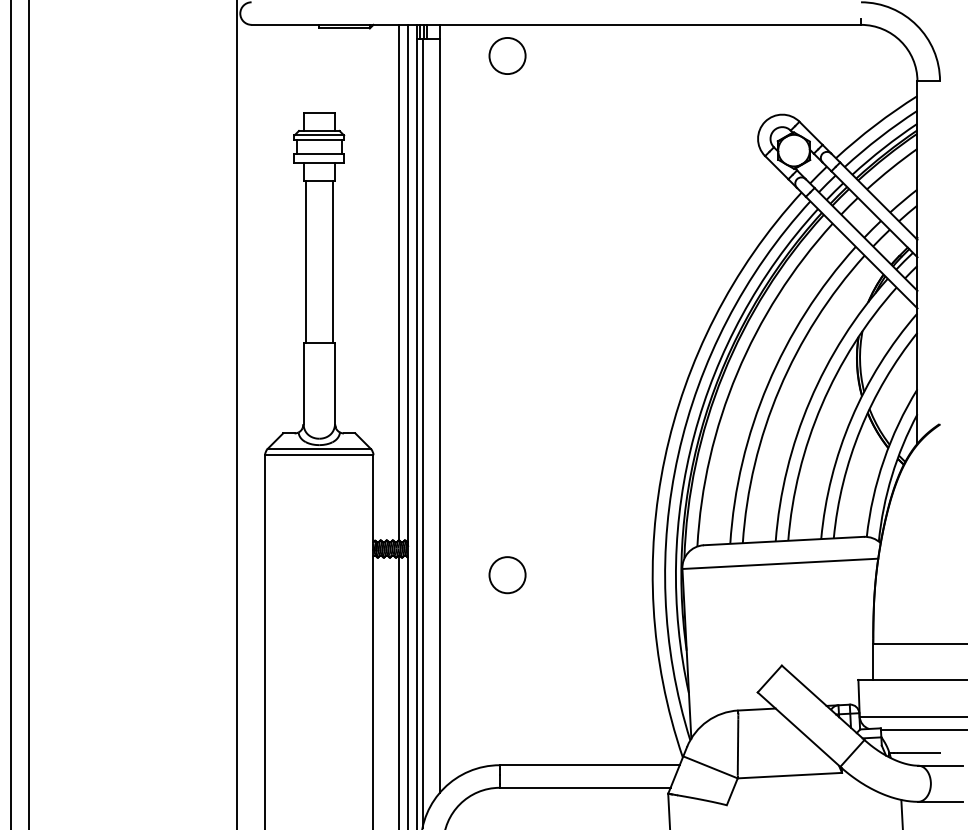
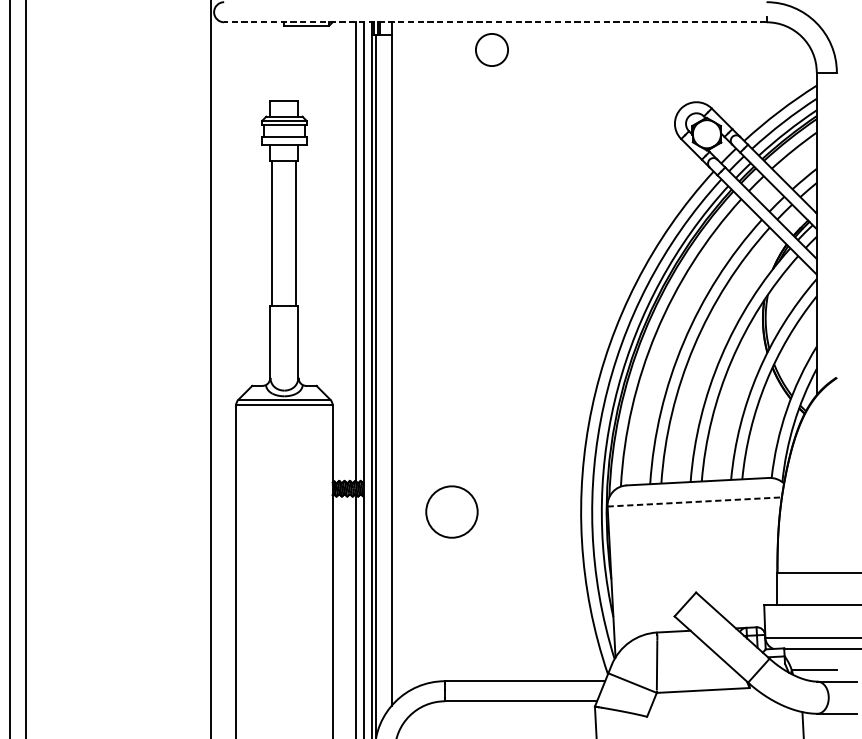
line: (556, 24) -> (495, 21), solid -> dashed
circle: (507, 55) -> (491, 49), moved
line: (780, 563) -> (694, 501), solid -> dashed
circle: (507, 575) -> (451, 512), size x1.6

